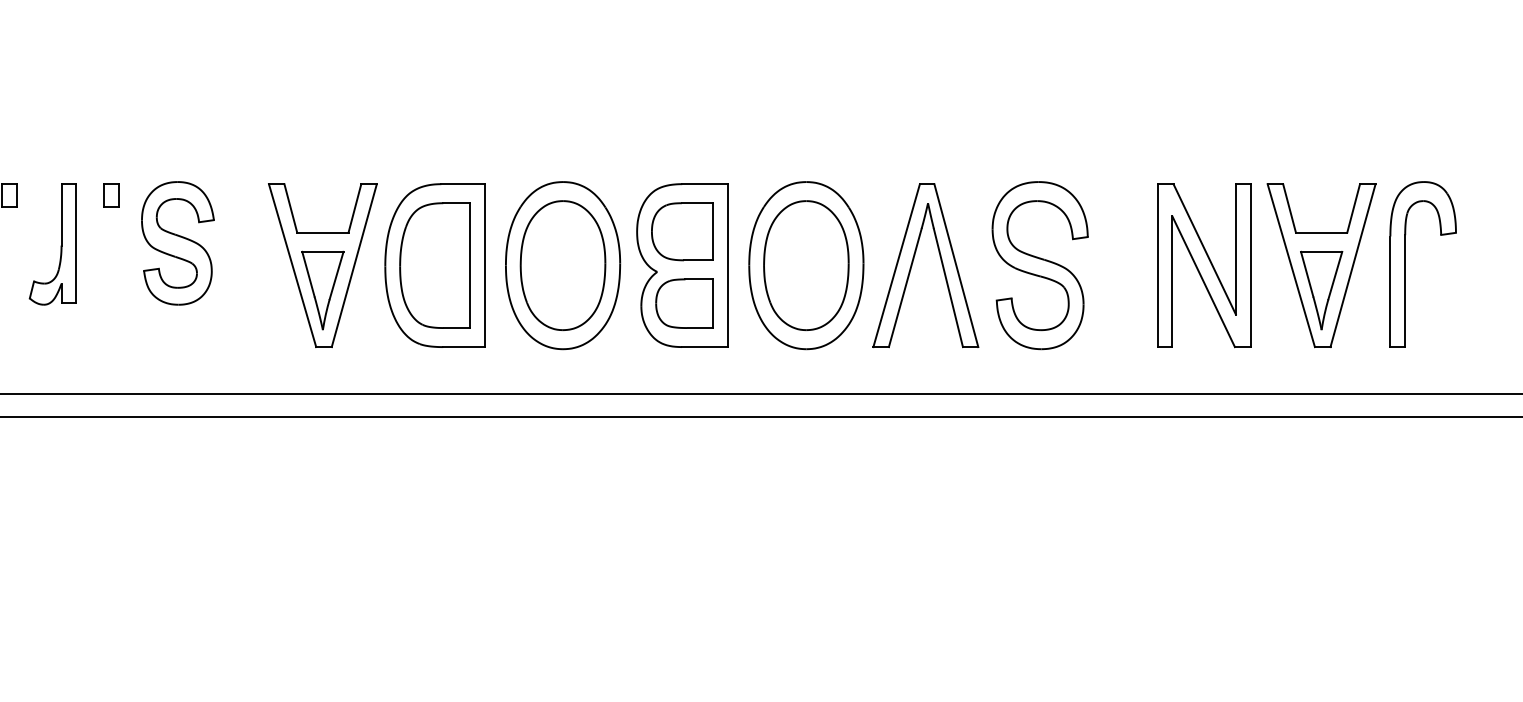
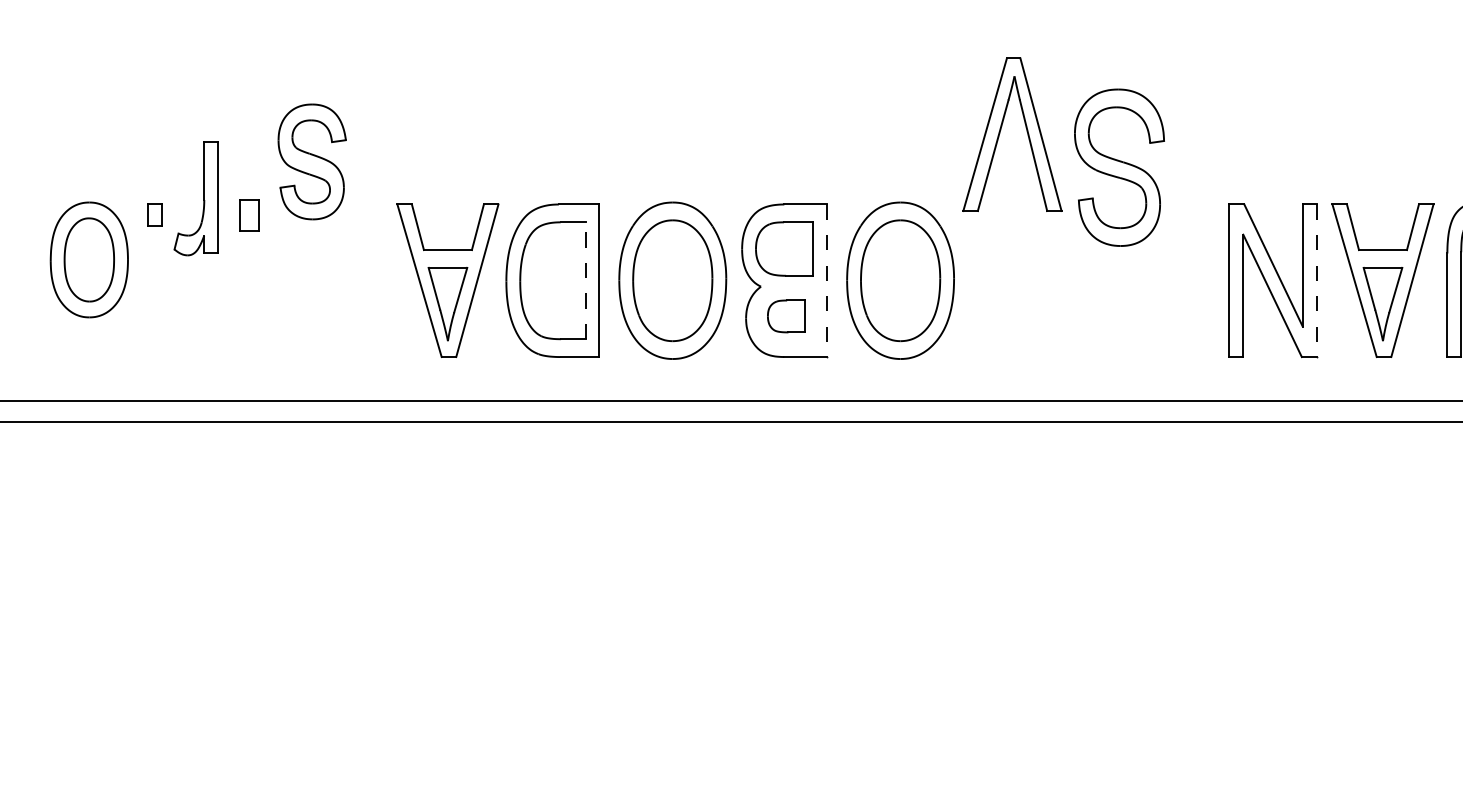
part: (110, 194) -> (249, 214), size x1.4
part: (177, 242) -> (311, 161), moved
part: (60, 243) -> (203, 198), moved
part: (914, 261) -> (1001, 130), moved
line: (469, 265) -> (585, 280), solid -> dashed
part: (1040, 265) -> (1119, 167), moved
line: (728, 266) -> (827, 281), solid -> dashed
line: (1250, 266) -> (1316, 281), solid -> dashed
part: (684, 303) -> (786, 316), size x0.7

